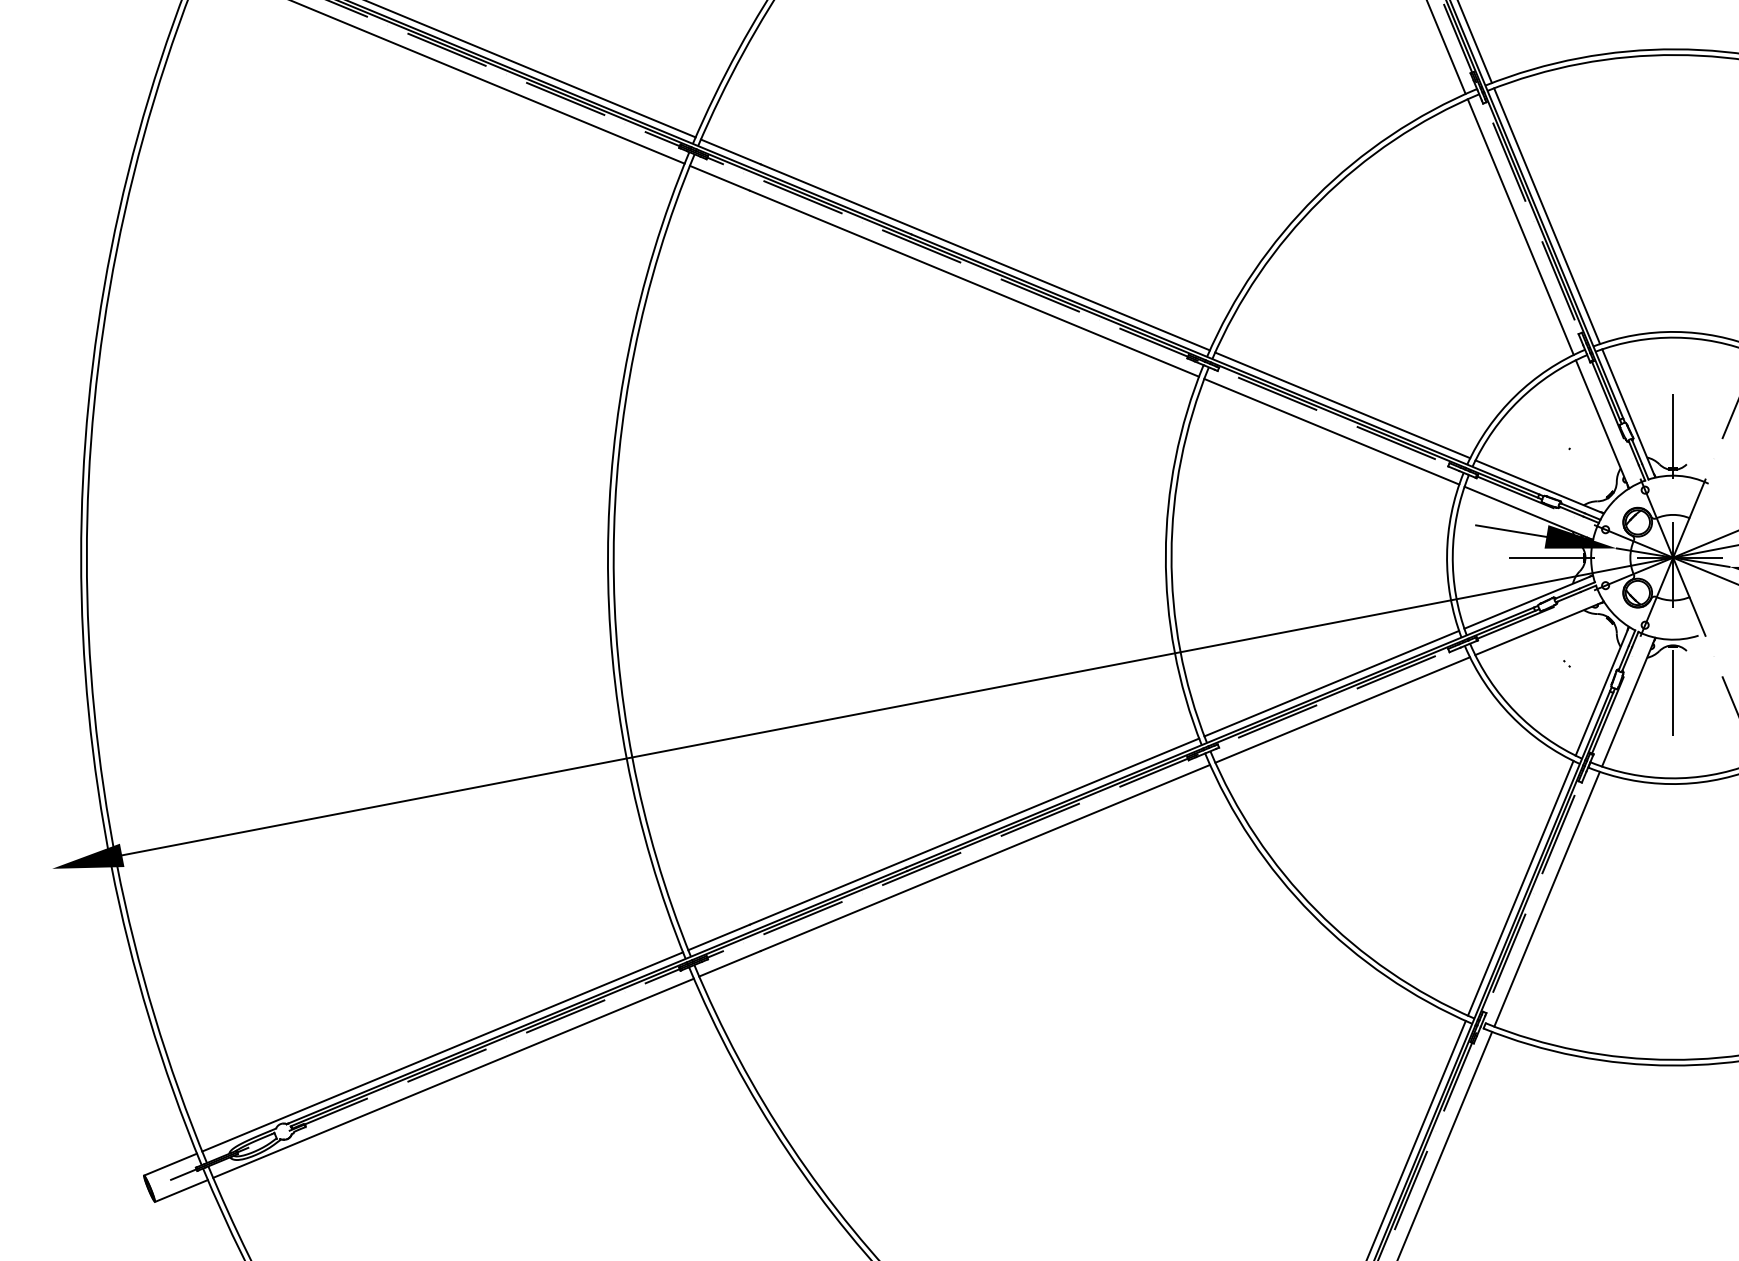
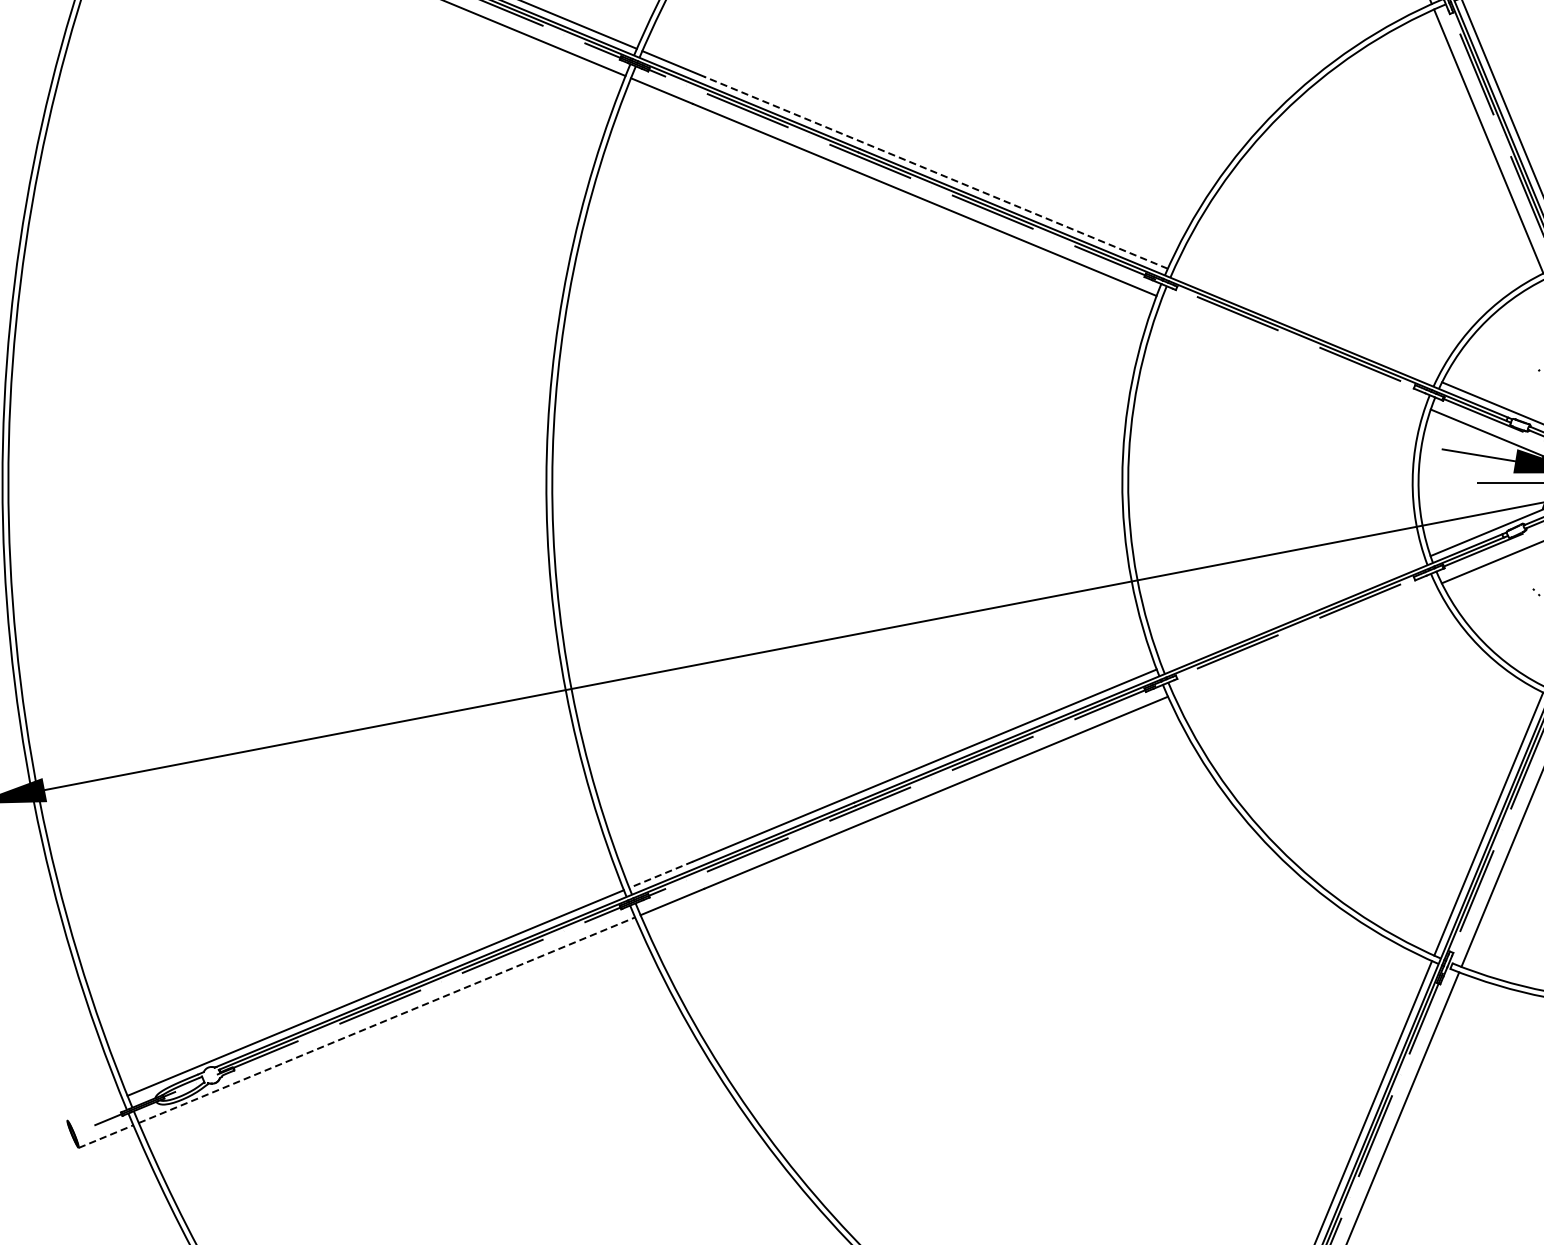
line: (984, 257) -> (935, 172), solid -> dashed
line: (1342, 405) -> (1304, 325), removed
line: (1331, 431) -> (1293, 352), removed
line: (1331, 683) -> (1293, 612), removed
line: (1342, 709) -> (1304, 639), removed
line: (718, 937) -> (660, 874), solid -> dashed
line: (454, 1078) -> (387, 1020), solid -> dashed
line: (170, 1164) -> (94, 1109), removed
line: (181, 1191) -> (106, 1137), solid -> dashed

